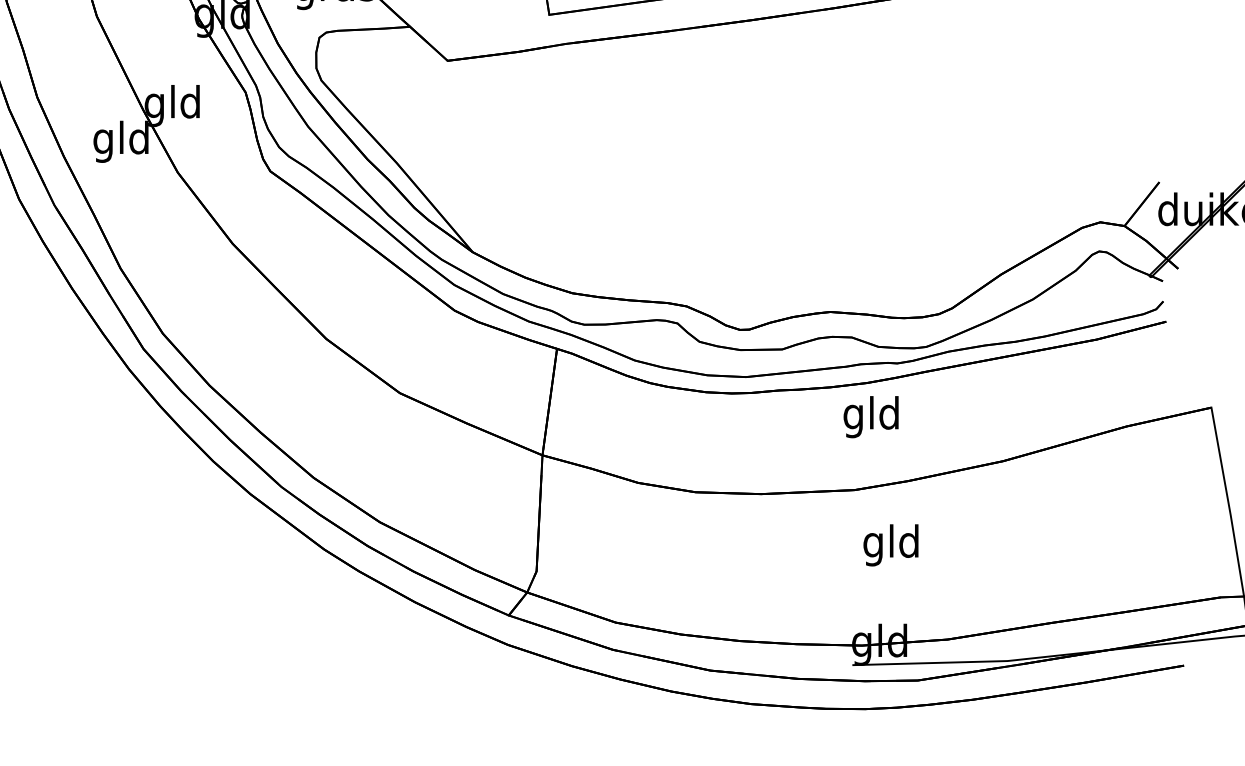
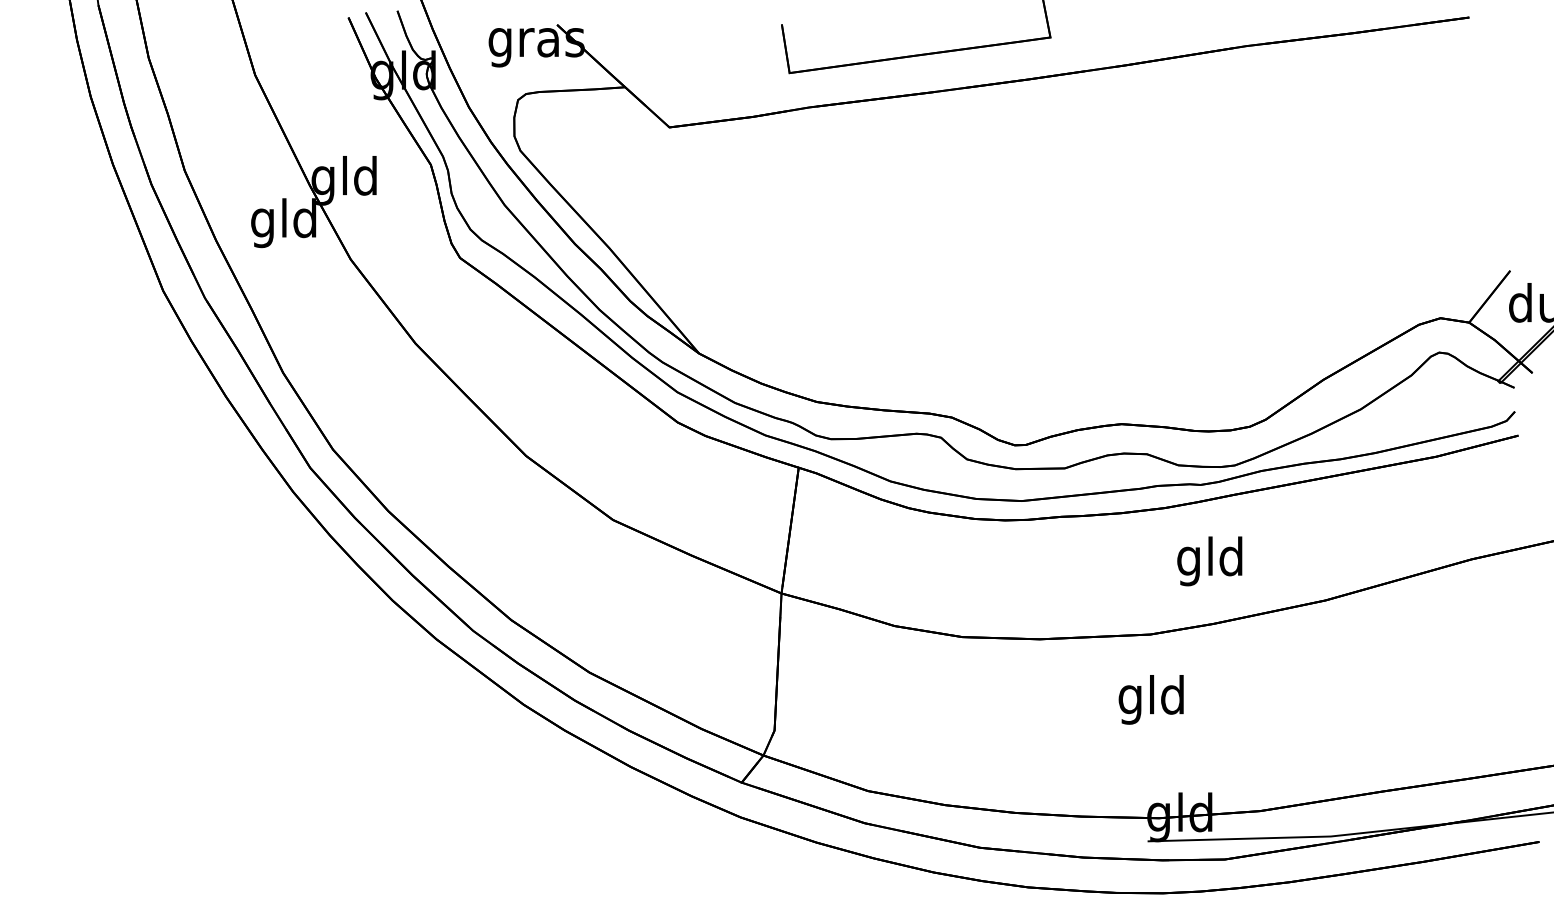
text: (870, 417) -> (1209, 561), moved
text: (890, 545) -> (1150, 699), moved

